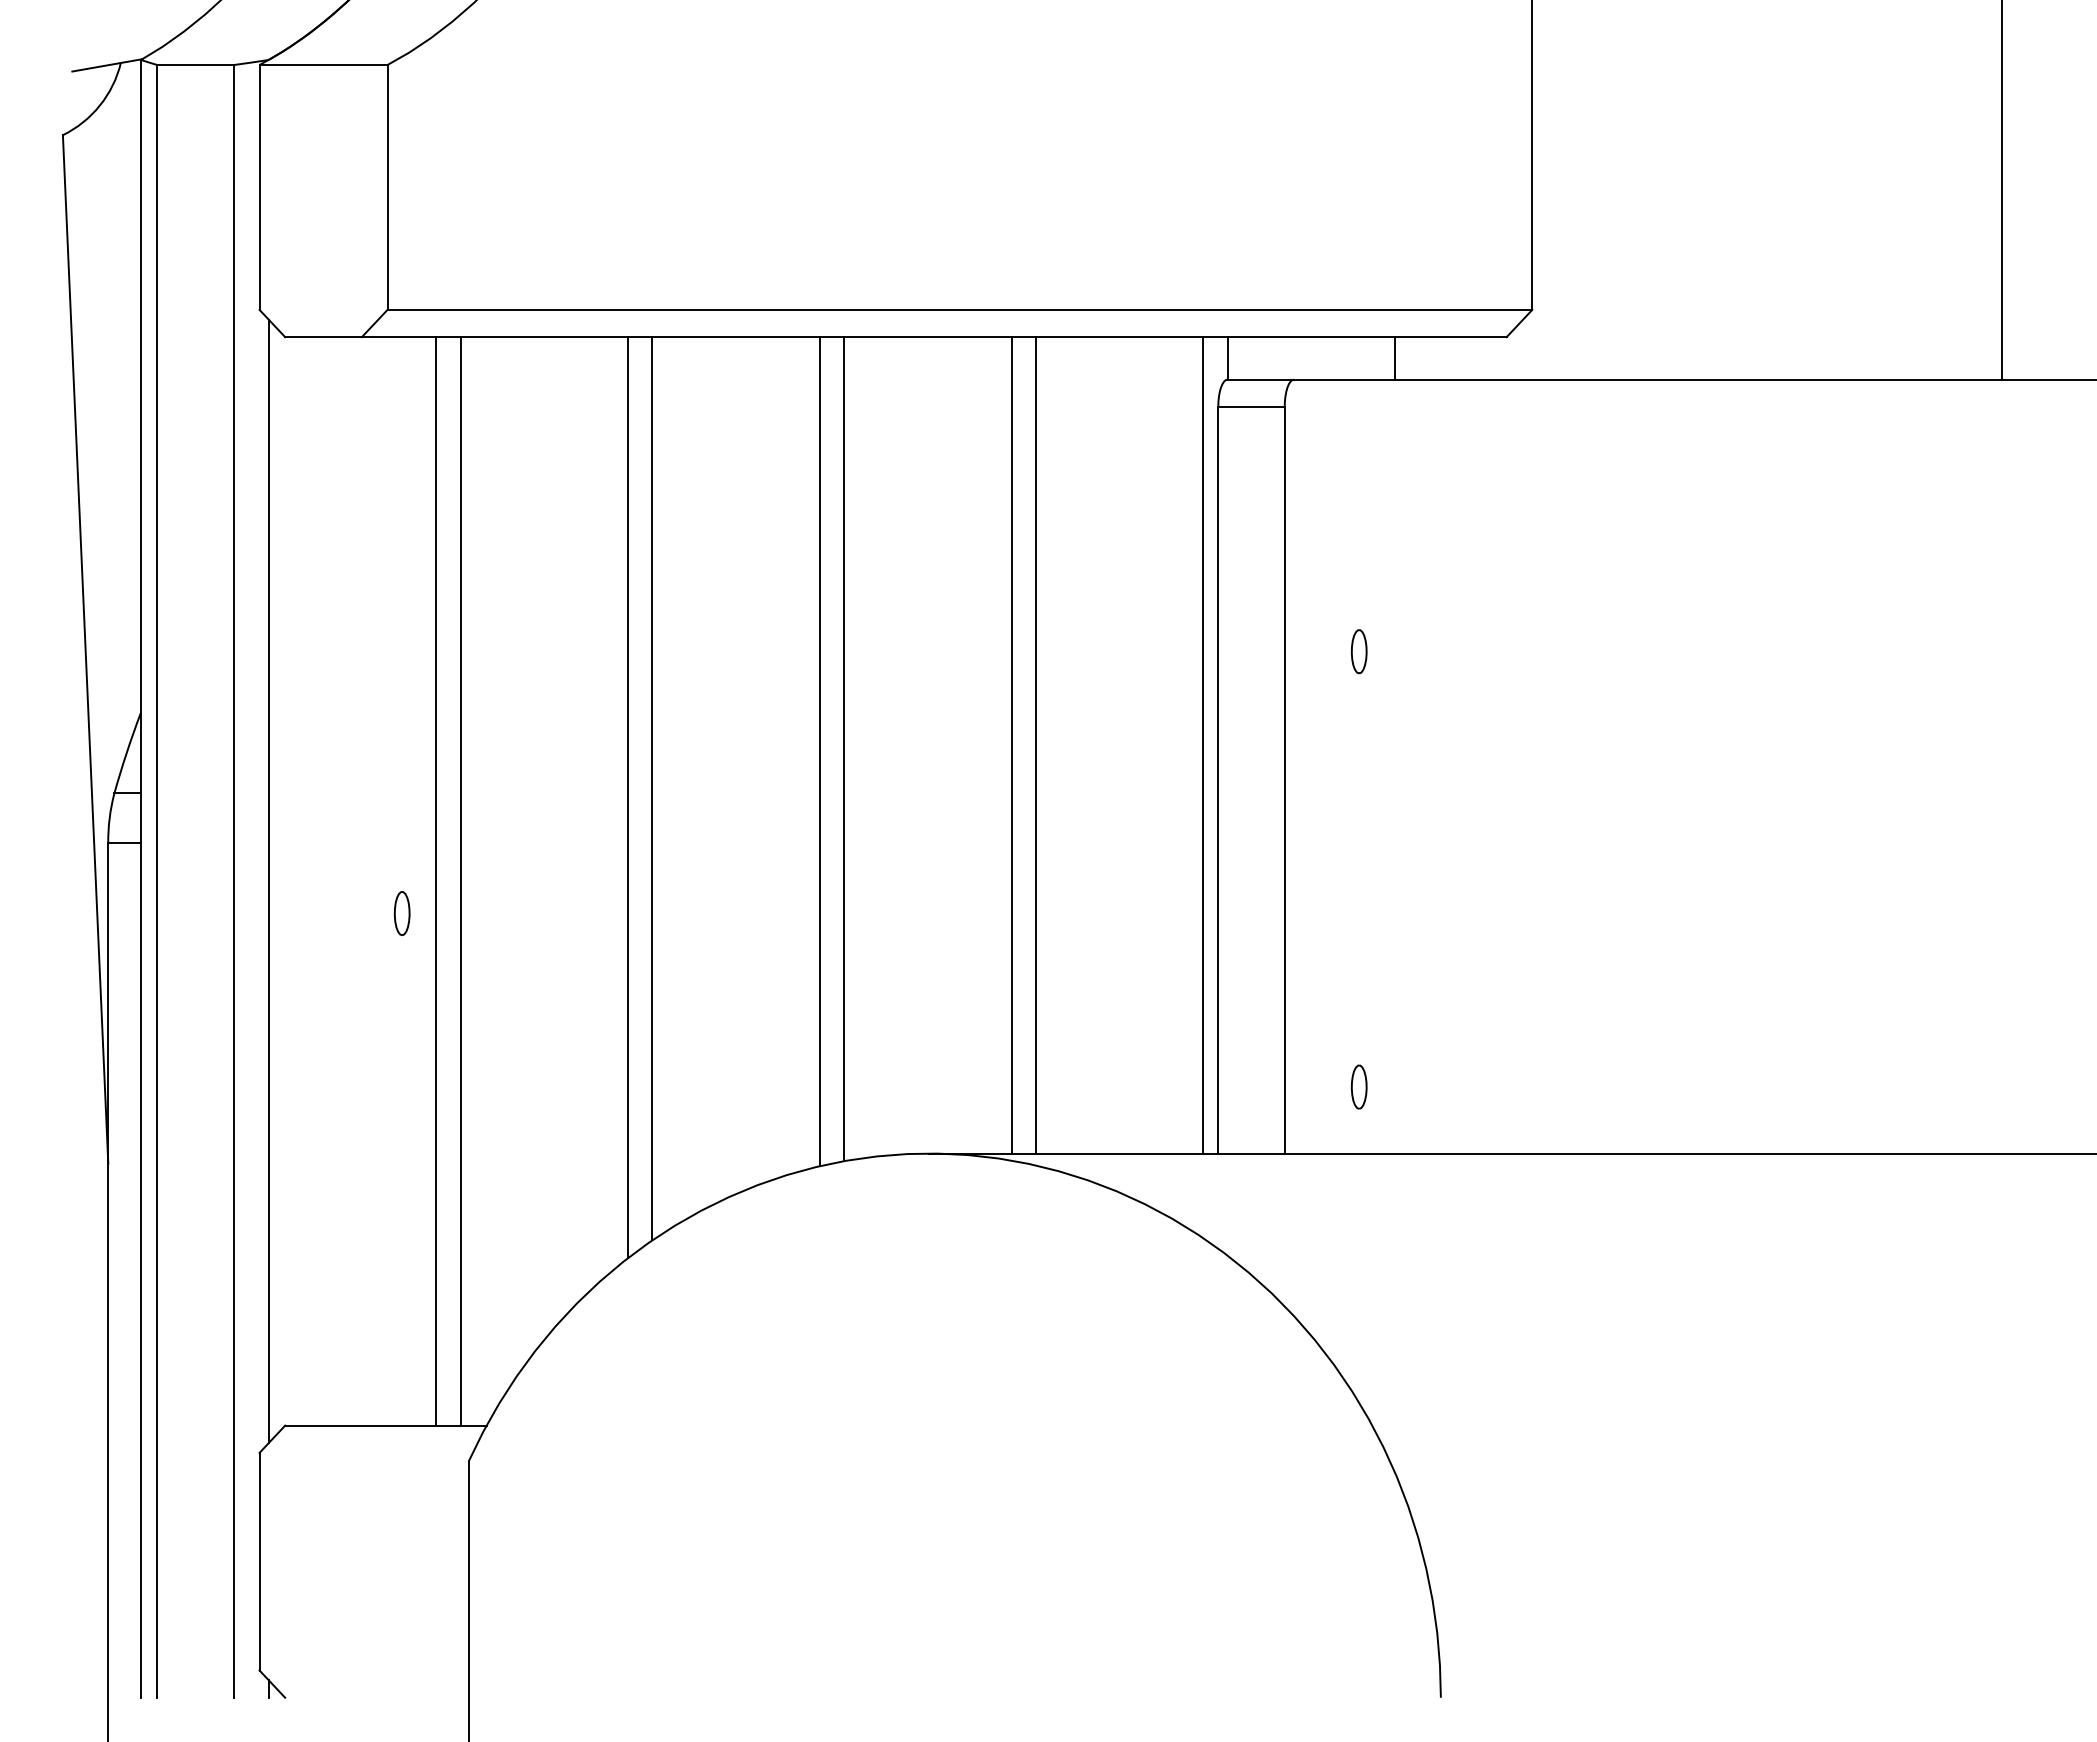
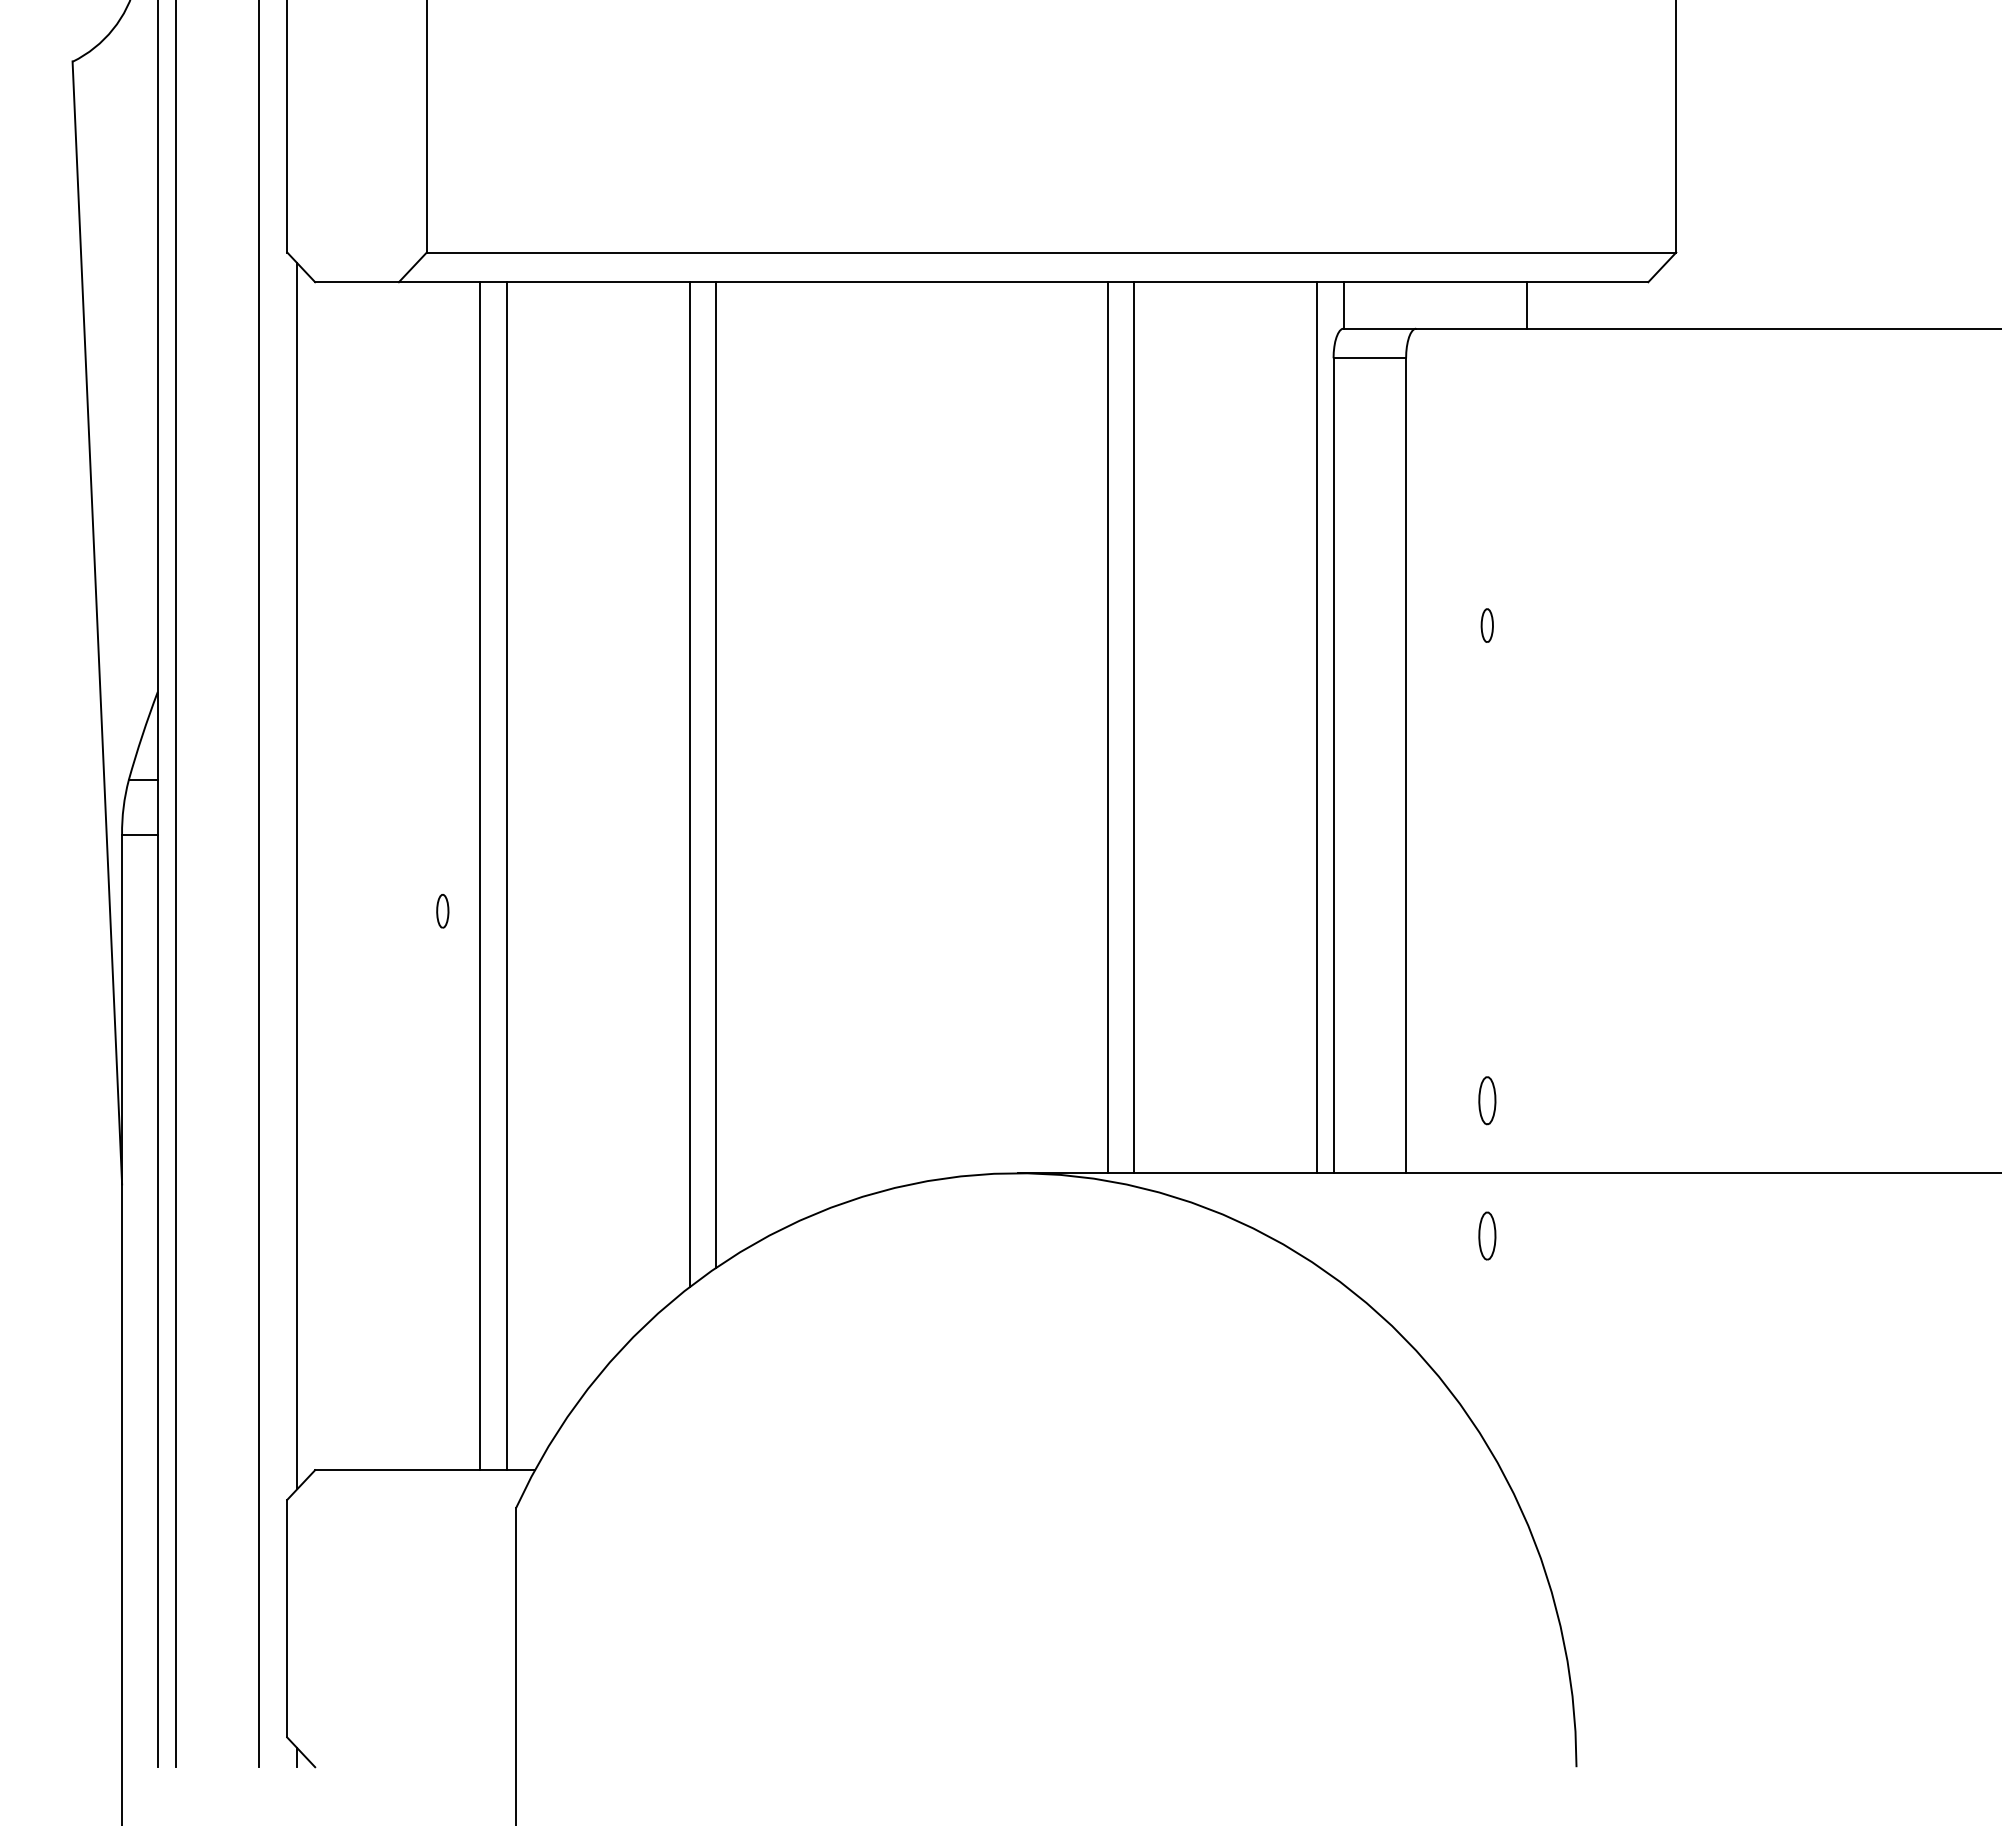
part: (1358, 651) -> (1486, 625), size x0.7
line: (844, 749) -> (925, 732), removed
line: (819, 751) -> (898, 734), removed
part: (401, 913) -> (442, 911), size x0.7
part: (1358, 1210) -> (1486, 1235), added

